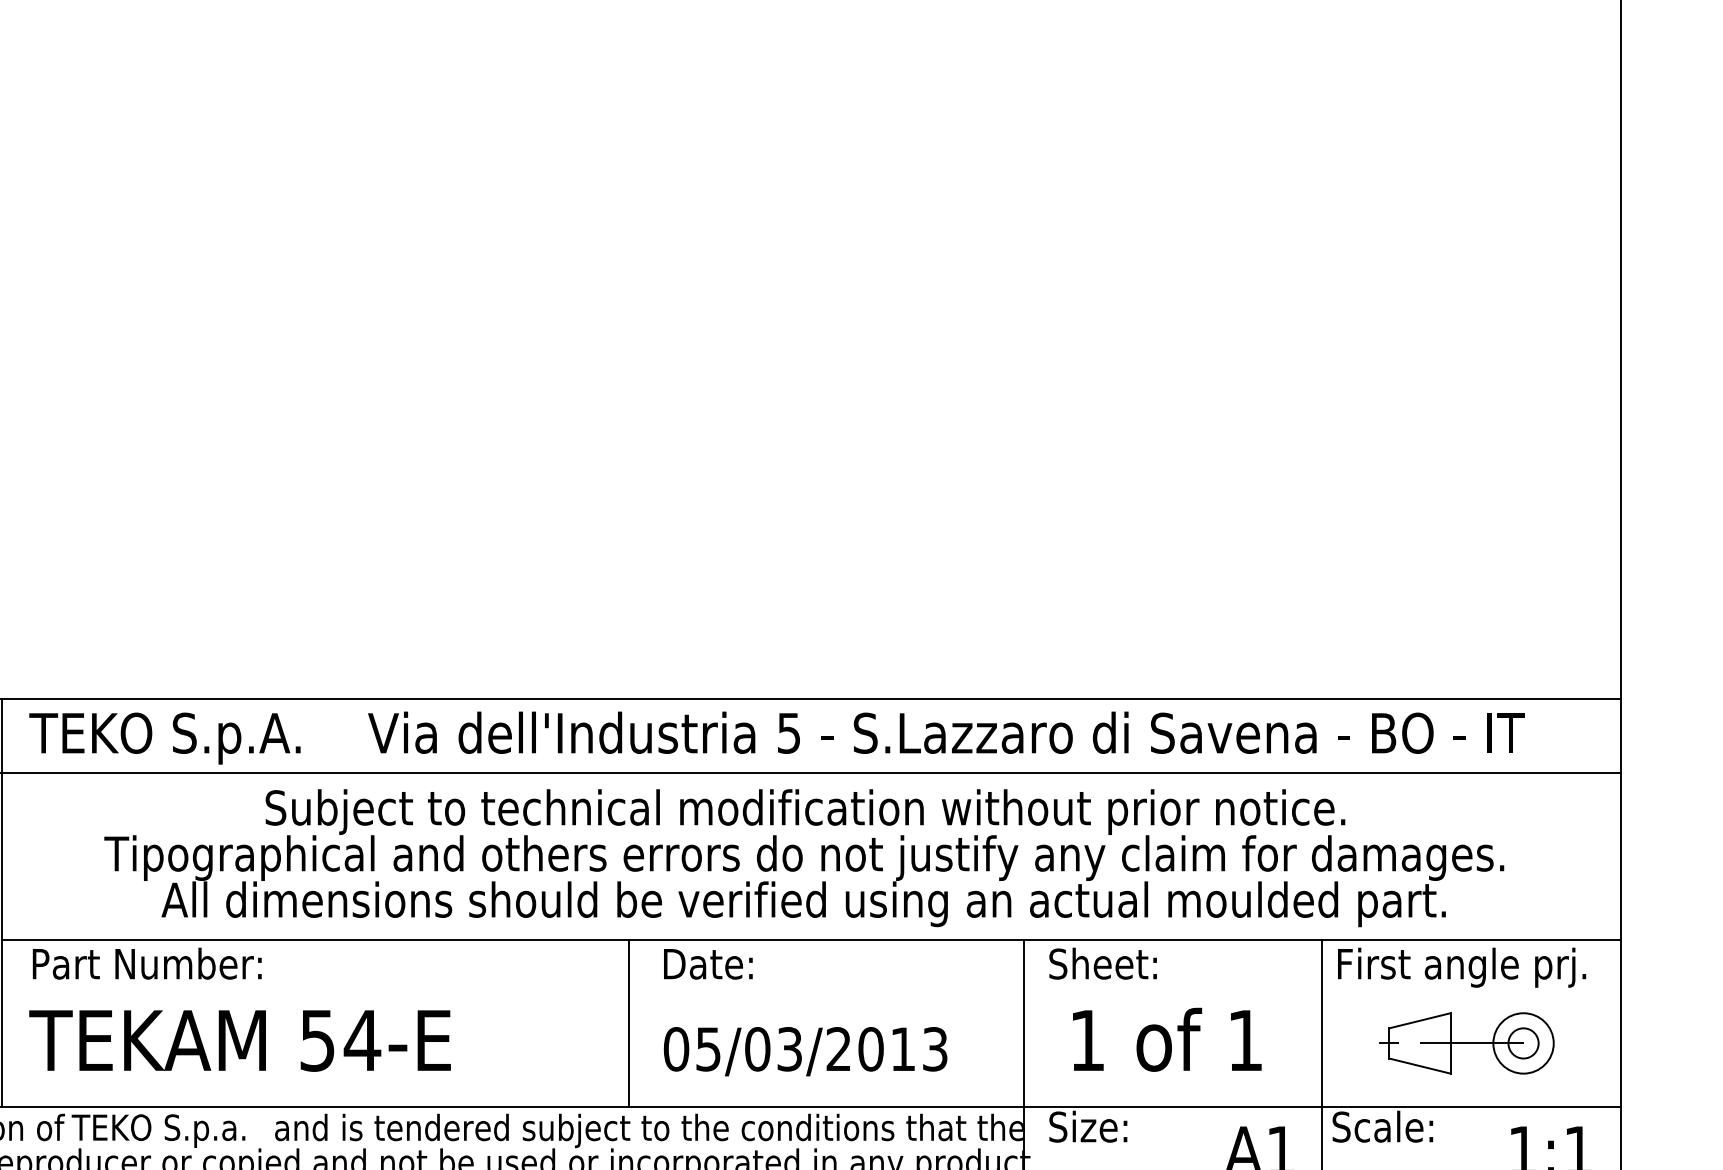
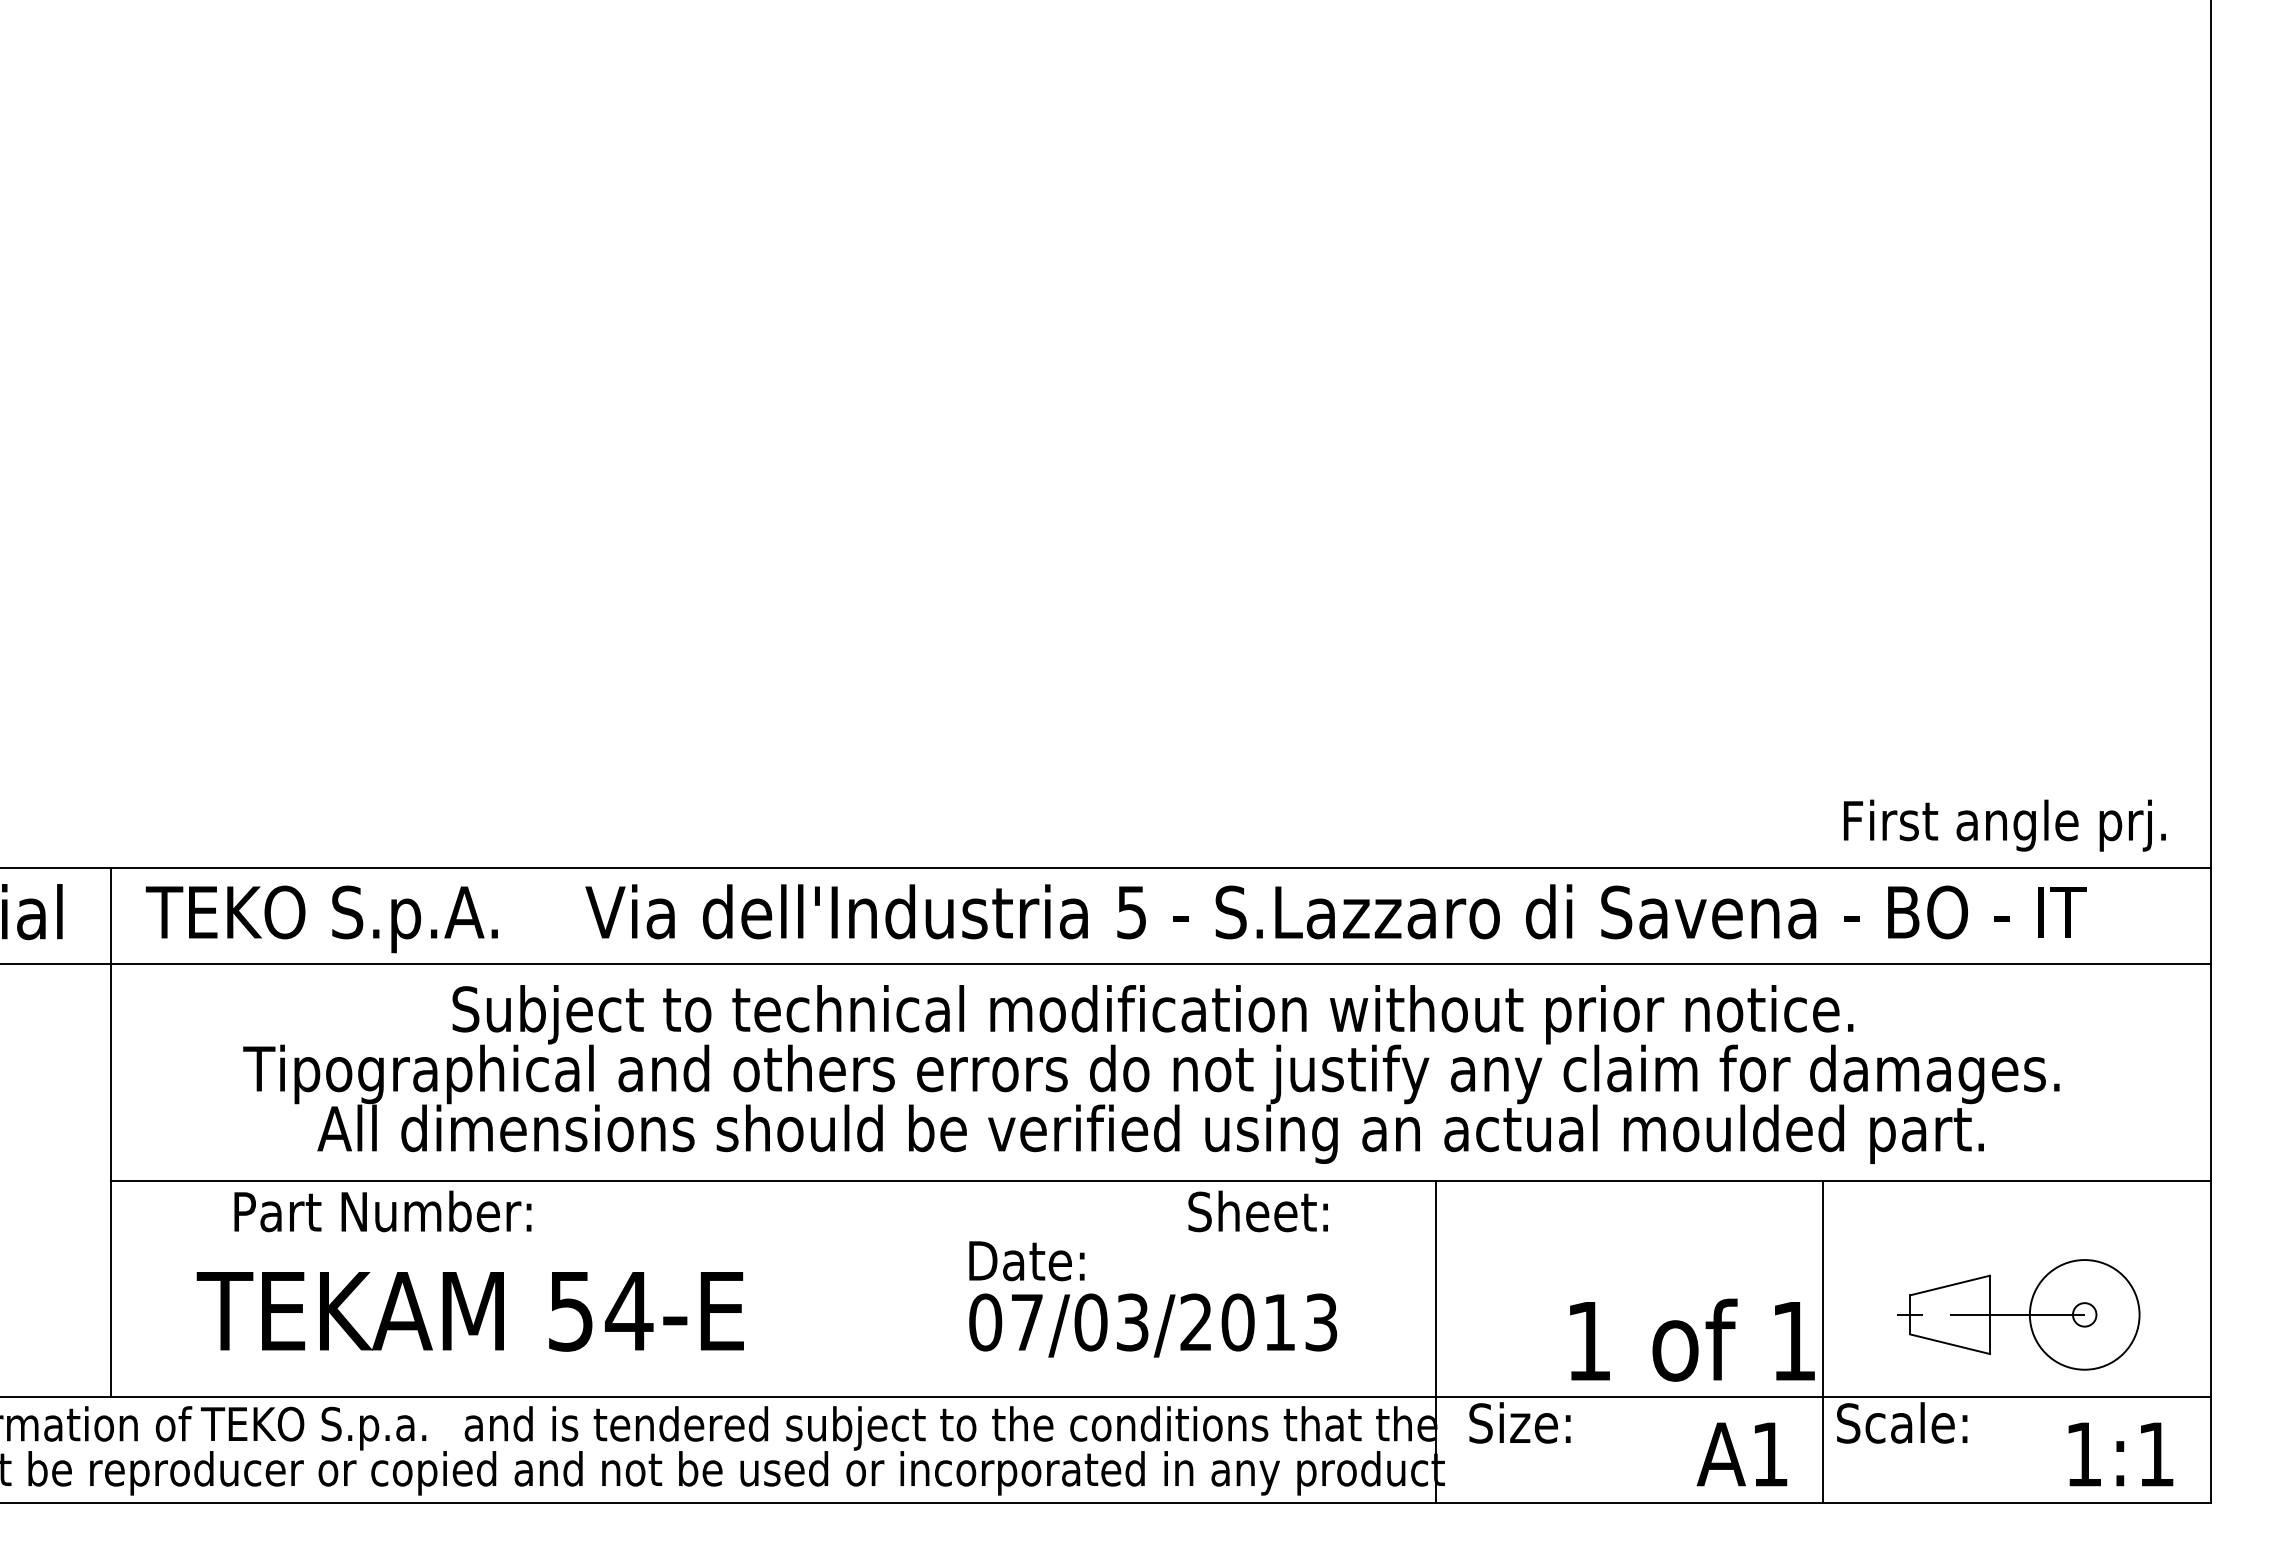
text: (146, 963) -> (382, 1211), moved
text: (1102, 963) -> (1257, 1211), moved
text: (707, 964) -> (1026, 1261), moved
text: (1461, 967) -> (2004, 825), moved
line: (629, 1023) -> (924, 1288), removed
text: (1167, 1039) -> (1692, 1339), moved
text: (239, 1040) -> (469, 1311), moved
circle: (1523, 1043) -> (2084, 1314), size x0.6
circle: (1523, 1043) -> (2084, 1314), size x1.4
text: (707, 1049) -> (1026, 1322), 05/03/2013 -> 07/03/2013

